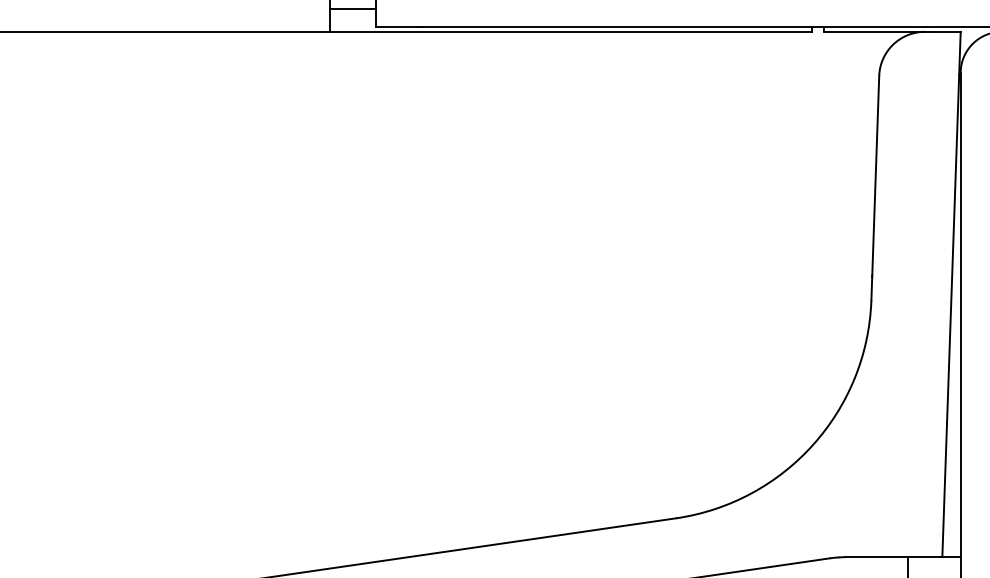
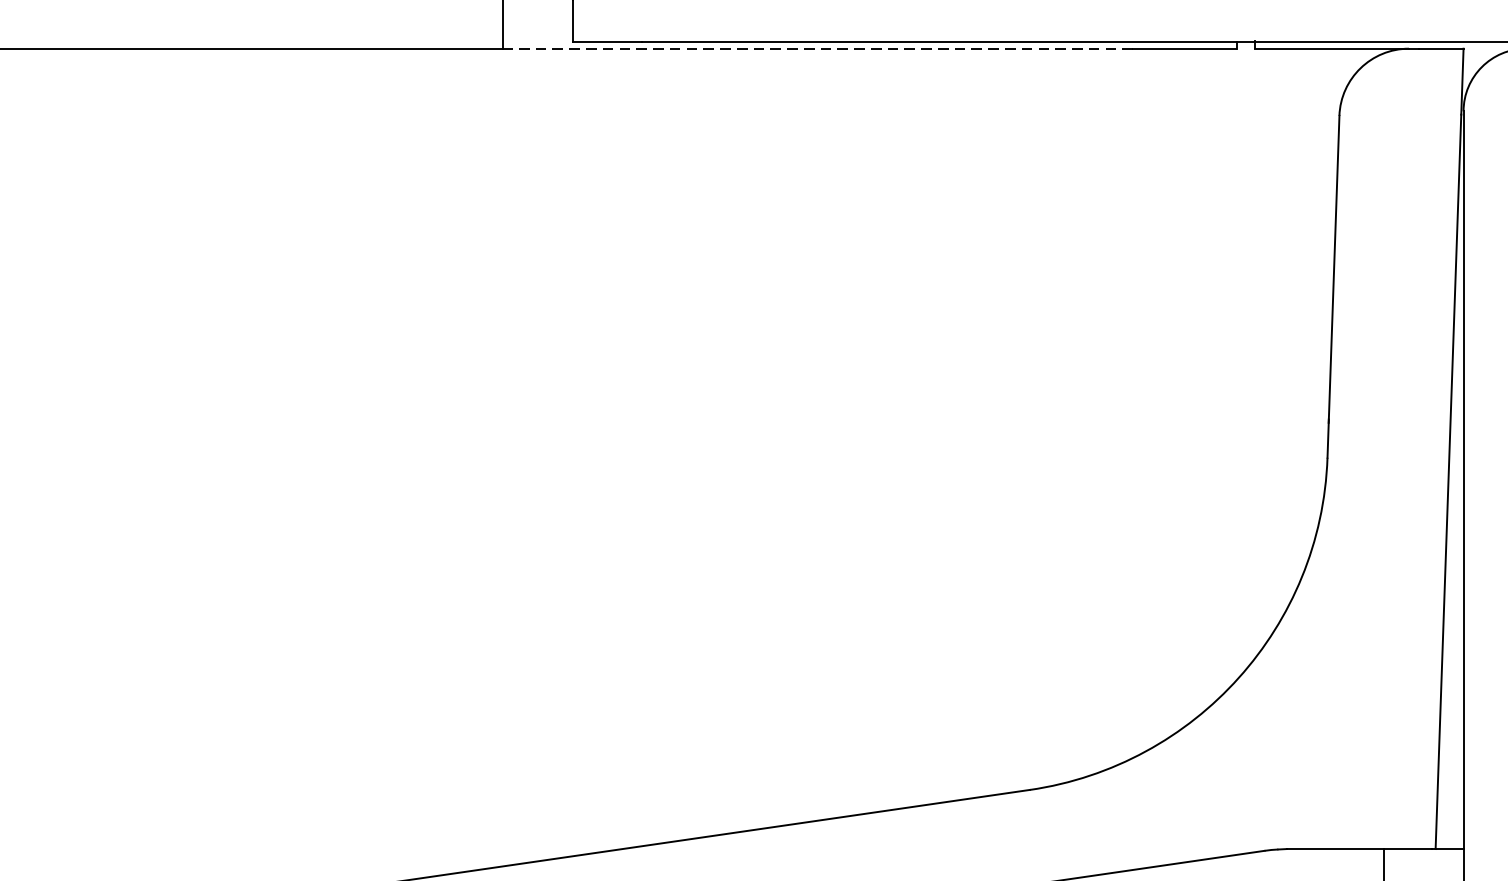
line: (353, 9) -> (538, 14), removed
line: (537, 31) -> (818, 48), solid -> dashed

